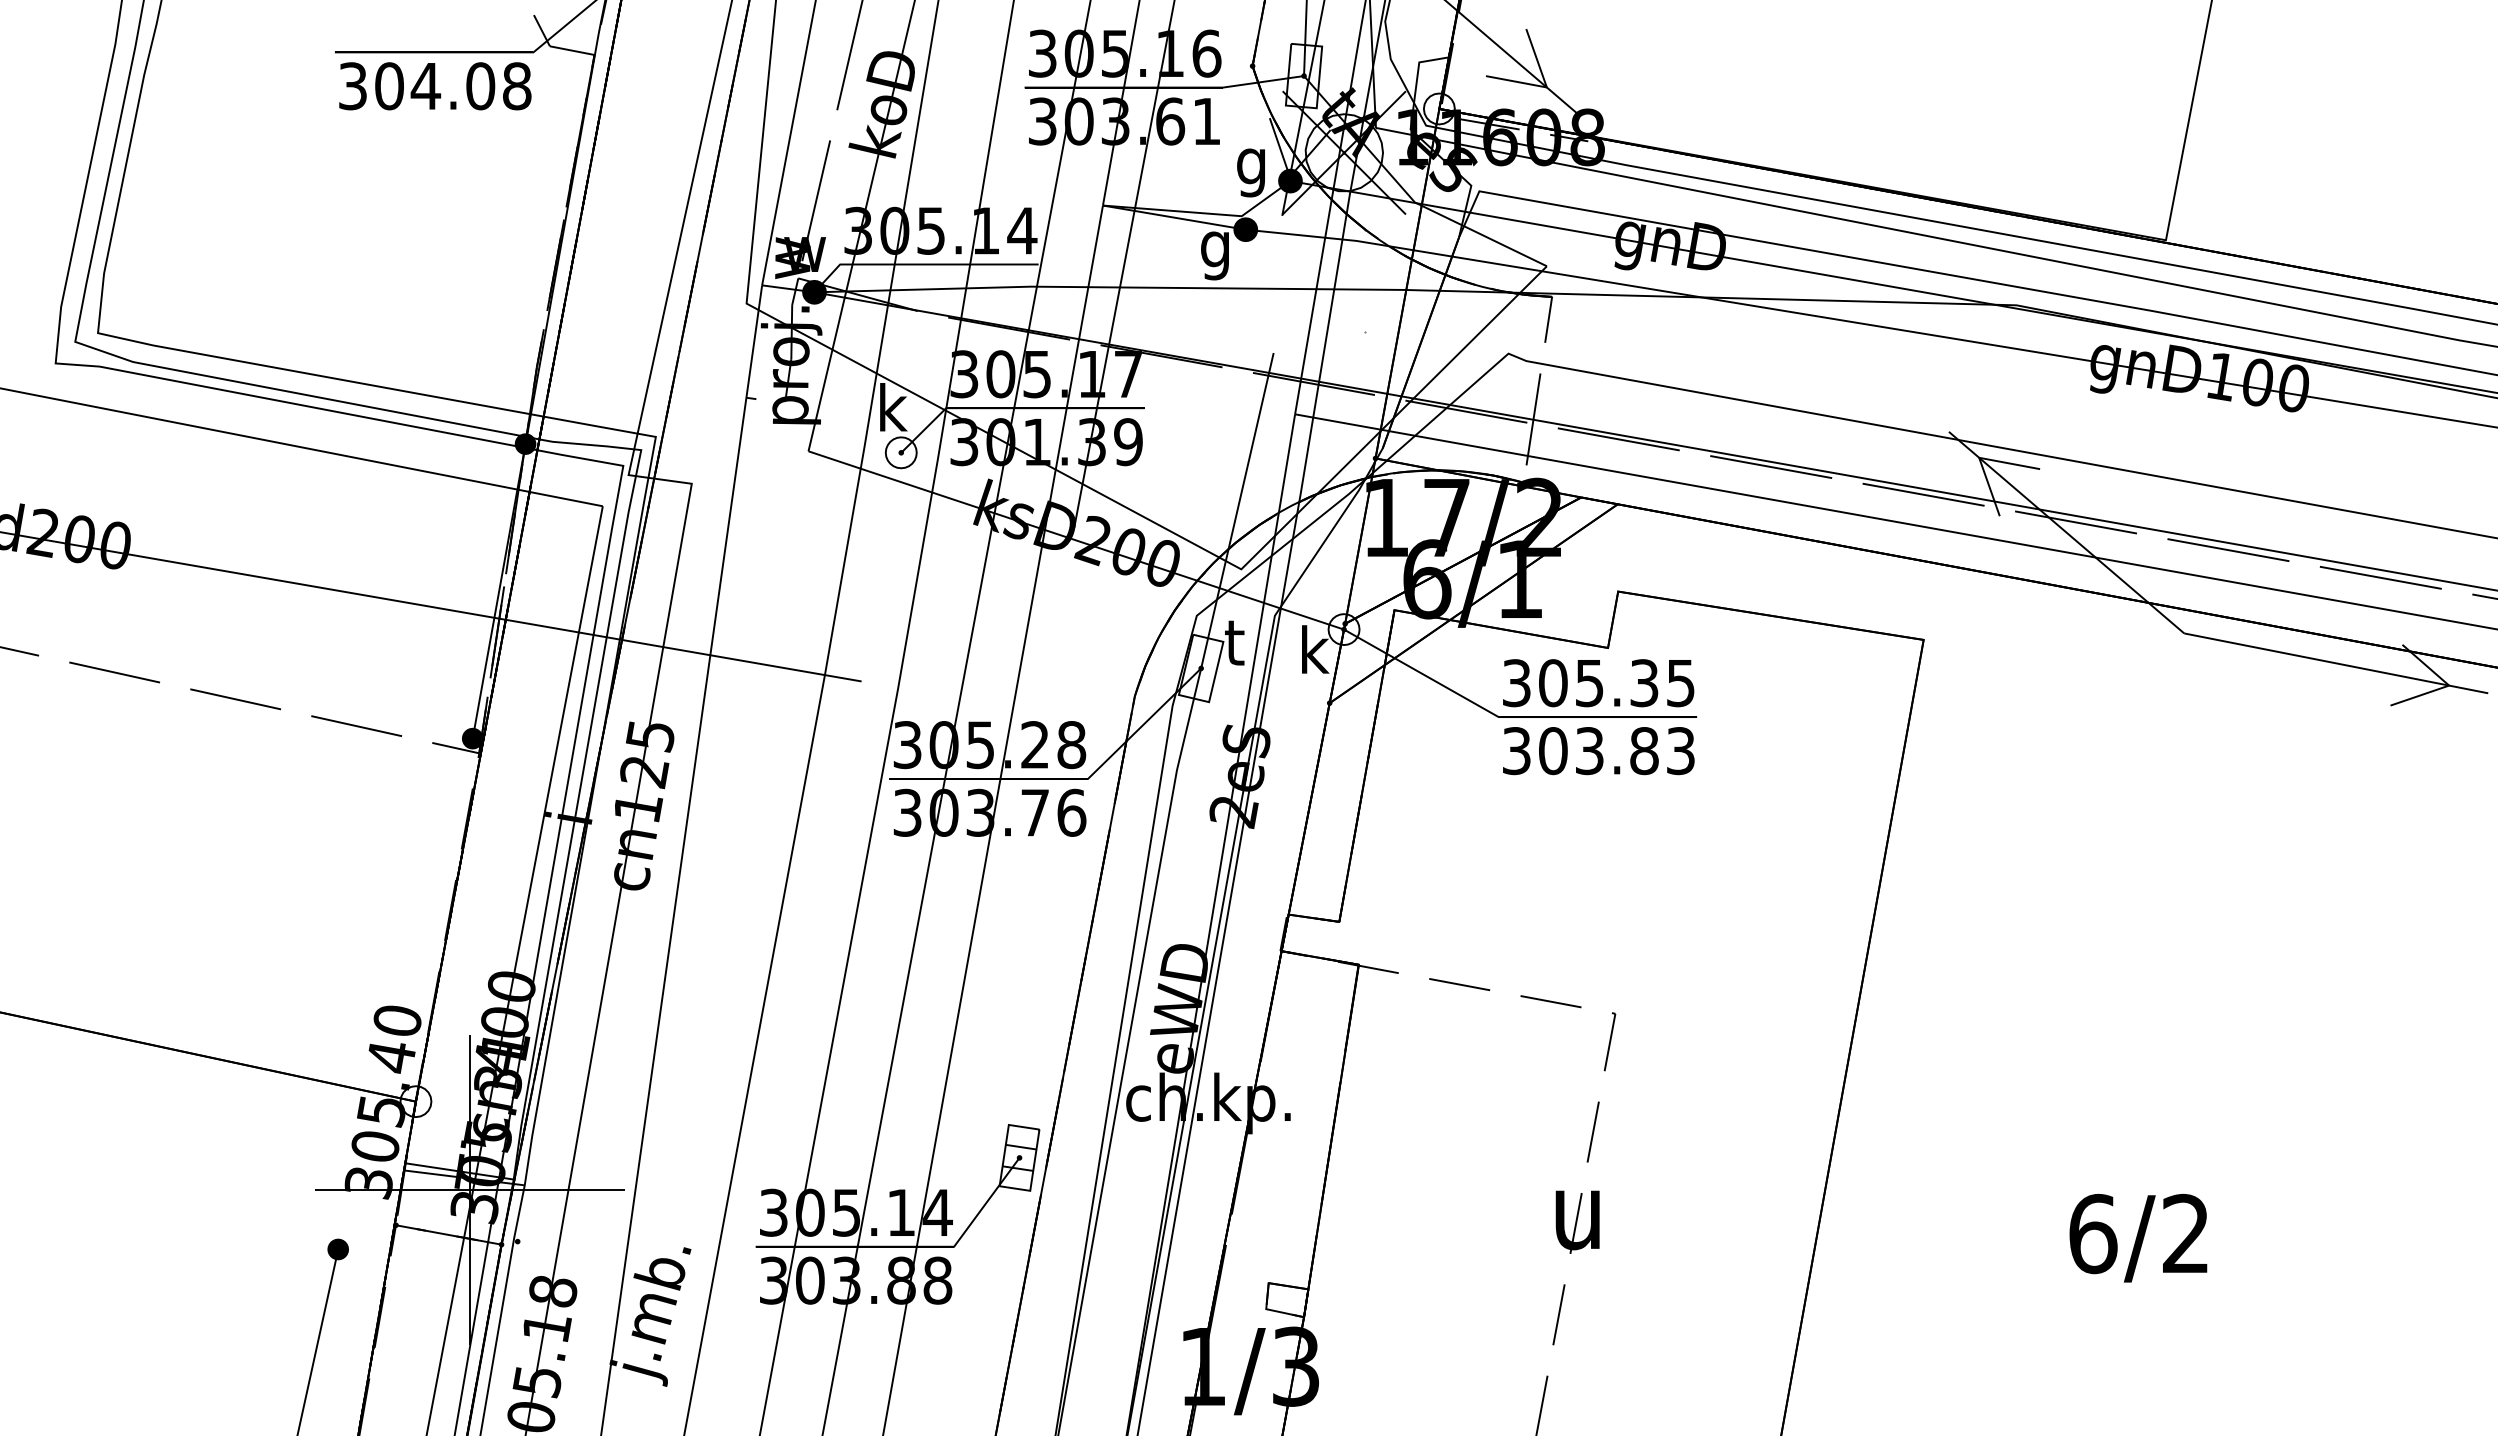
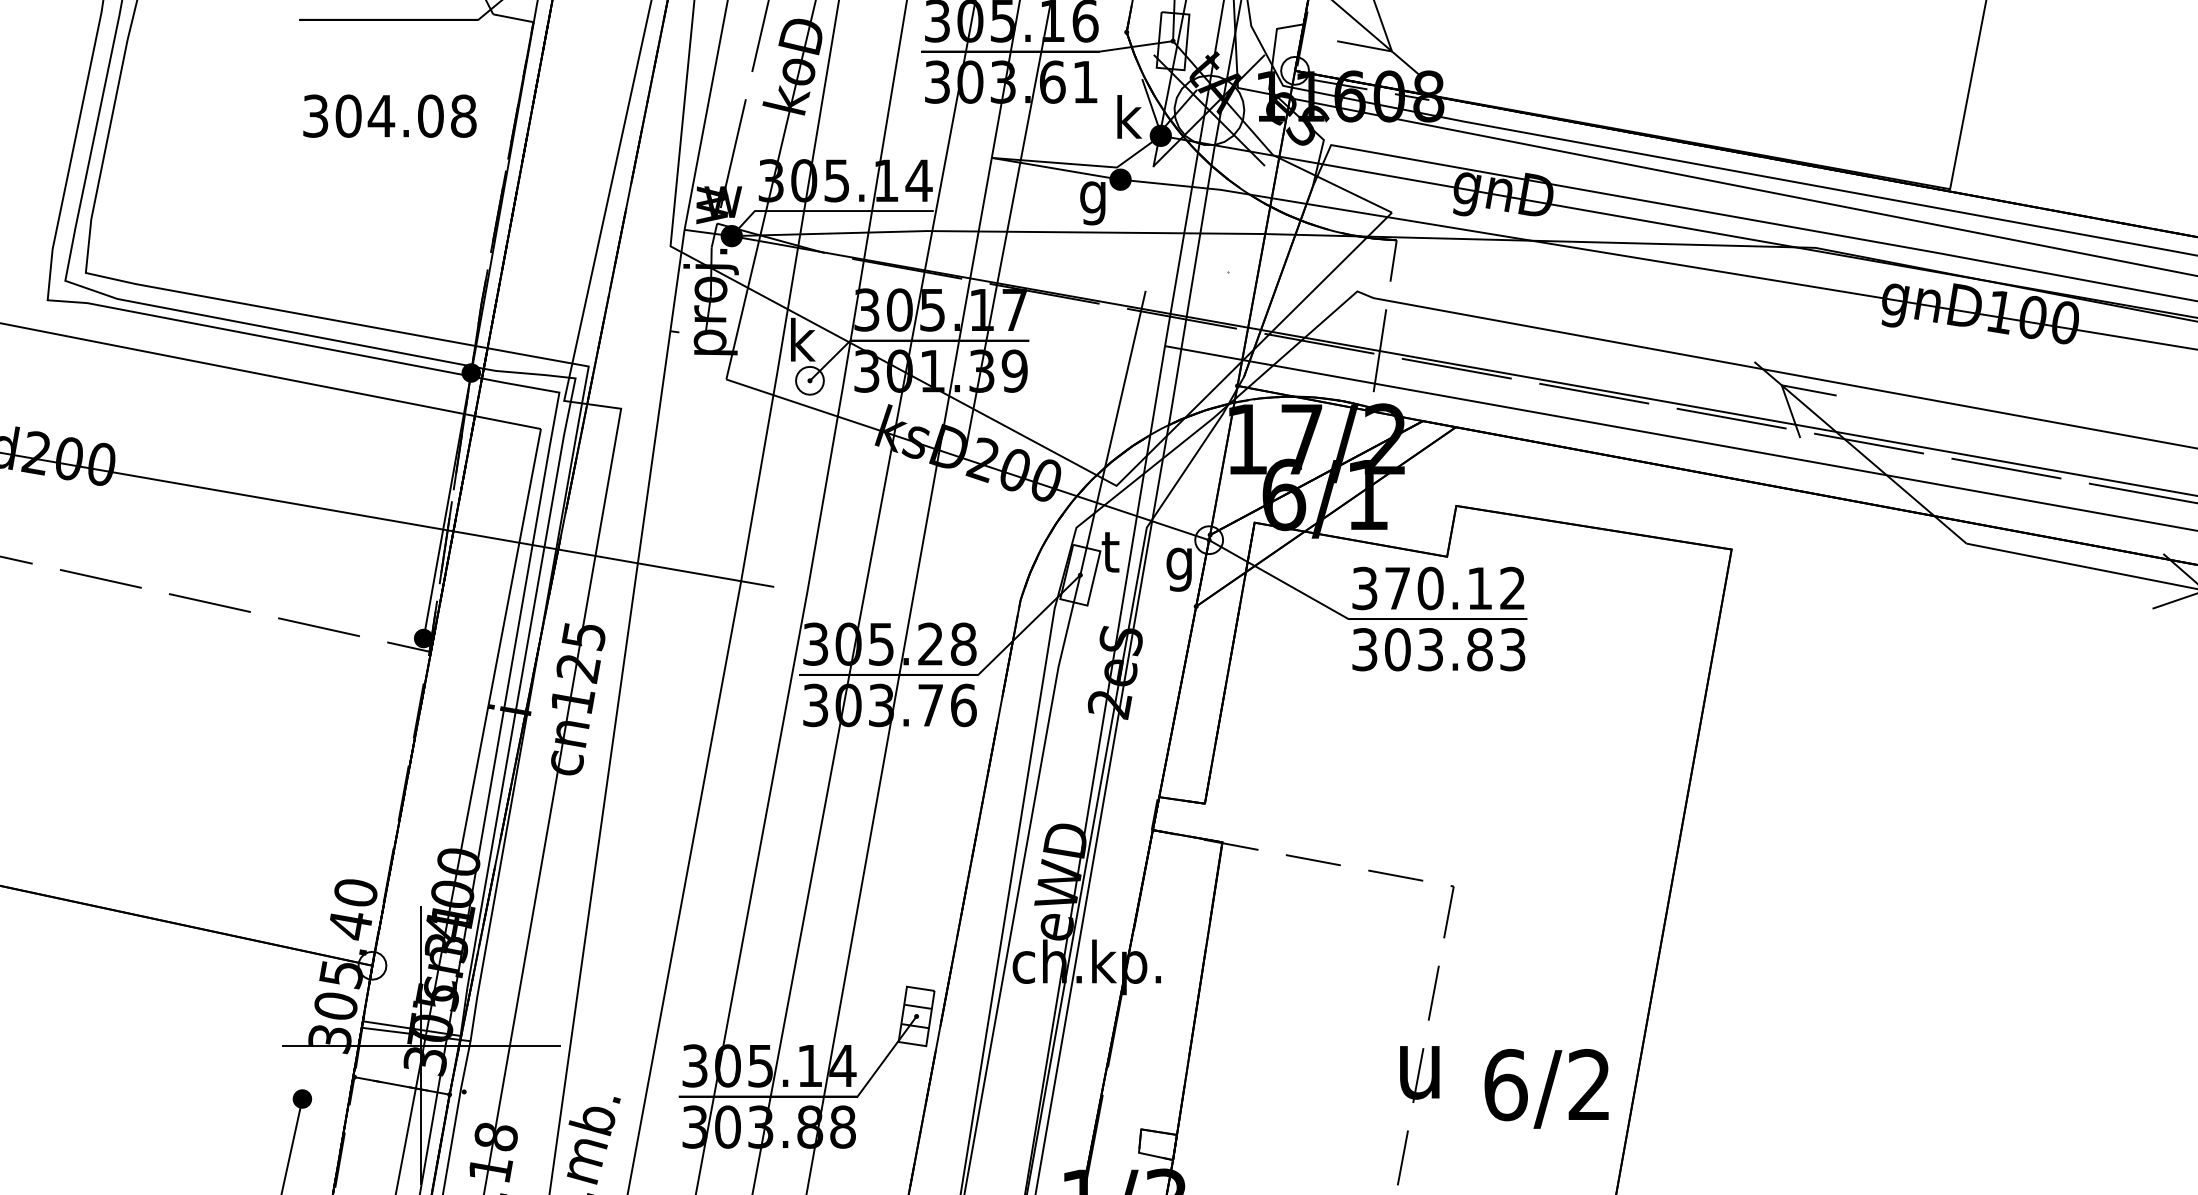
text: (435, 86) -> (390, 116), moved
text: (1253, 166) -> (1127, 122), g -> k
text: (1312, 655) -> (1180, 563), k -> g
text: (1616, 683) -> (1454, 588), 305.35 -> 370.12
text: (2138, 1237) -> (1546, 1088), moved

